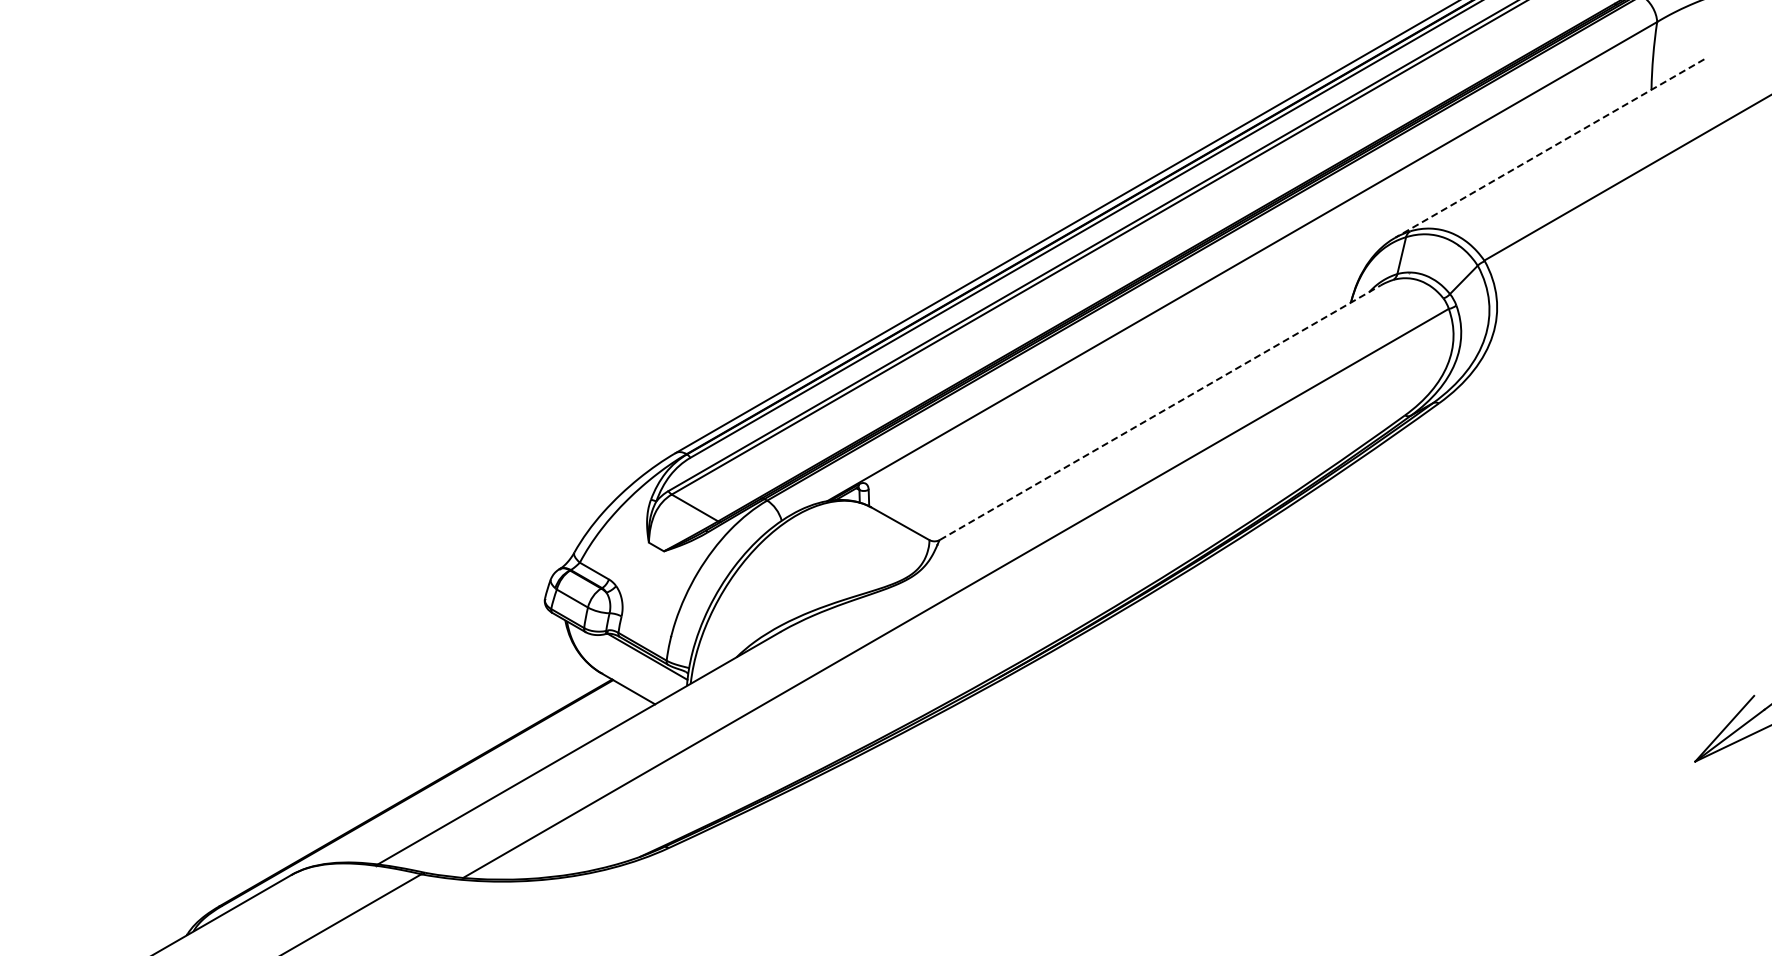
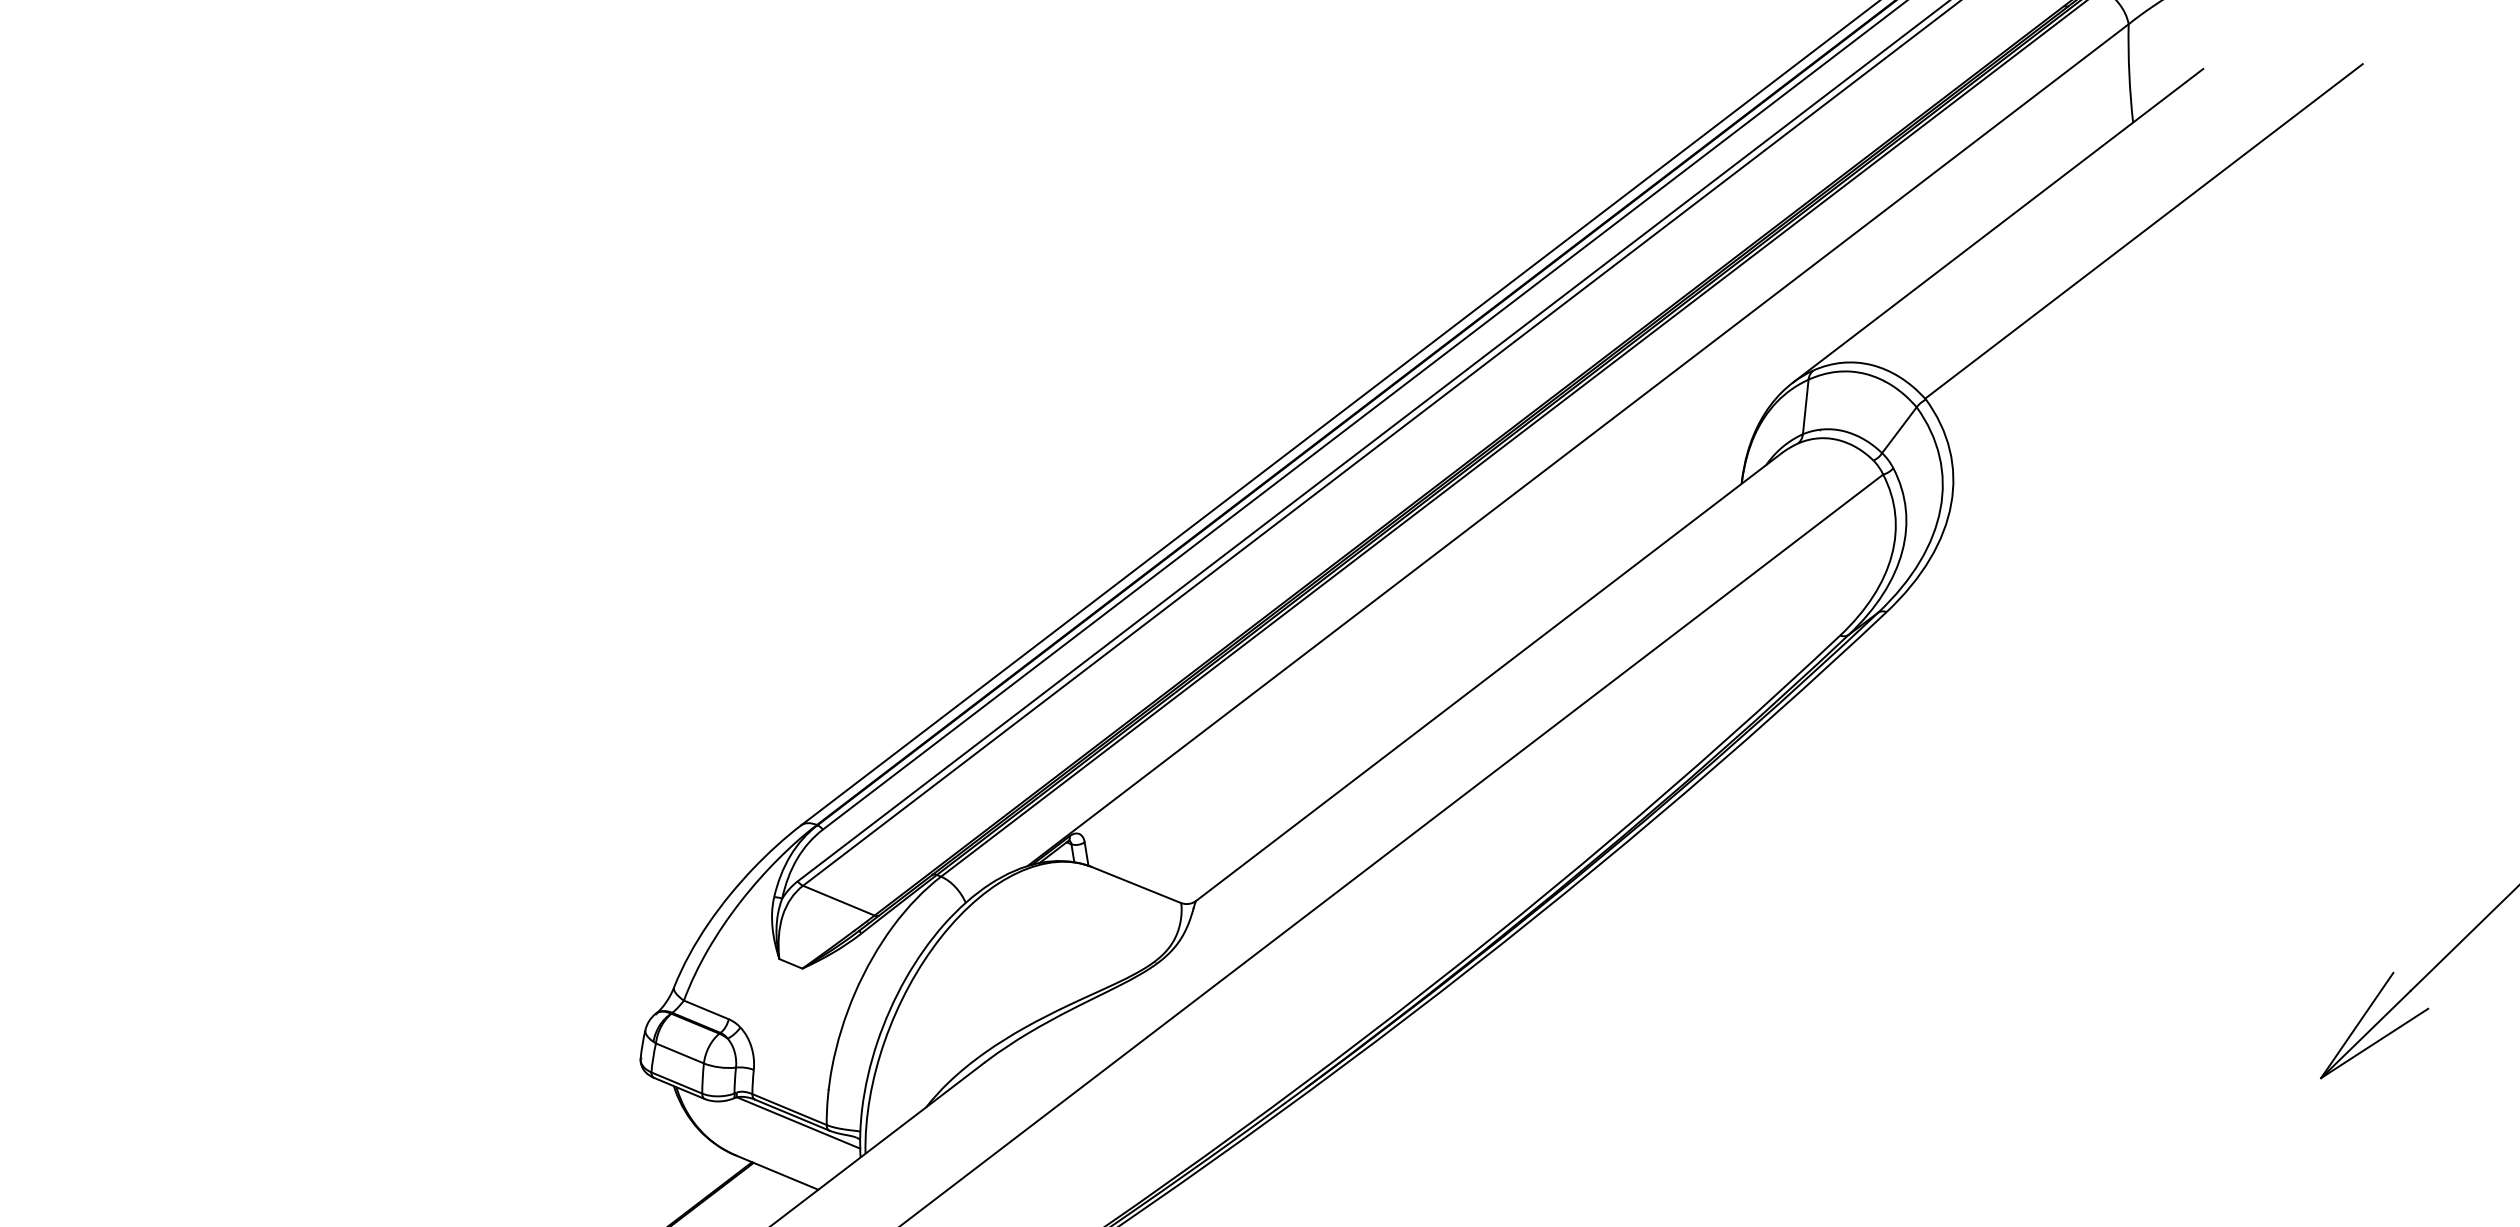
line: (1549, 148) -> (1997, 225), dashed -> solid
line: (1160, 412) -> (1488, 676), dashed -> solid

